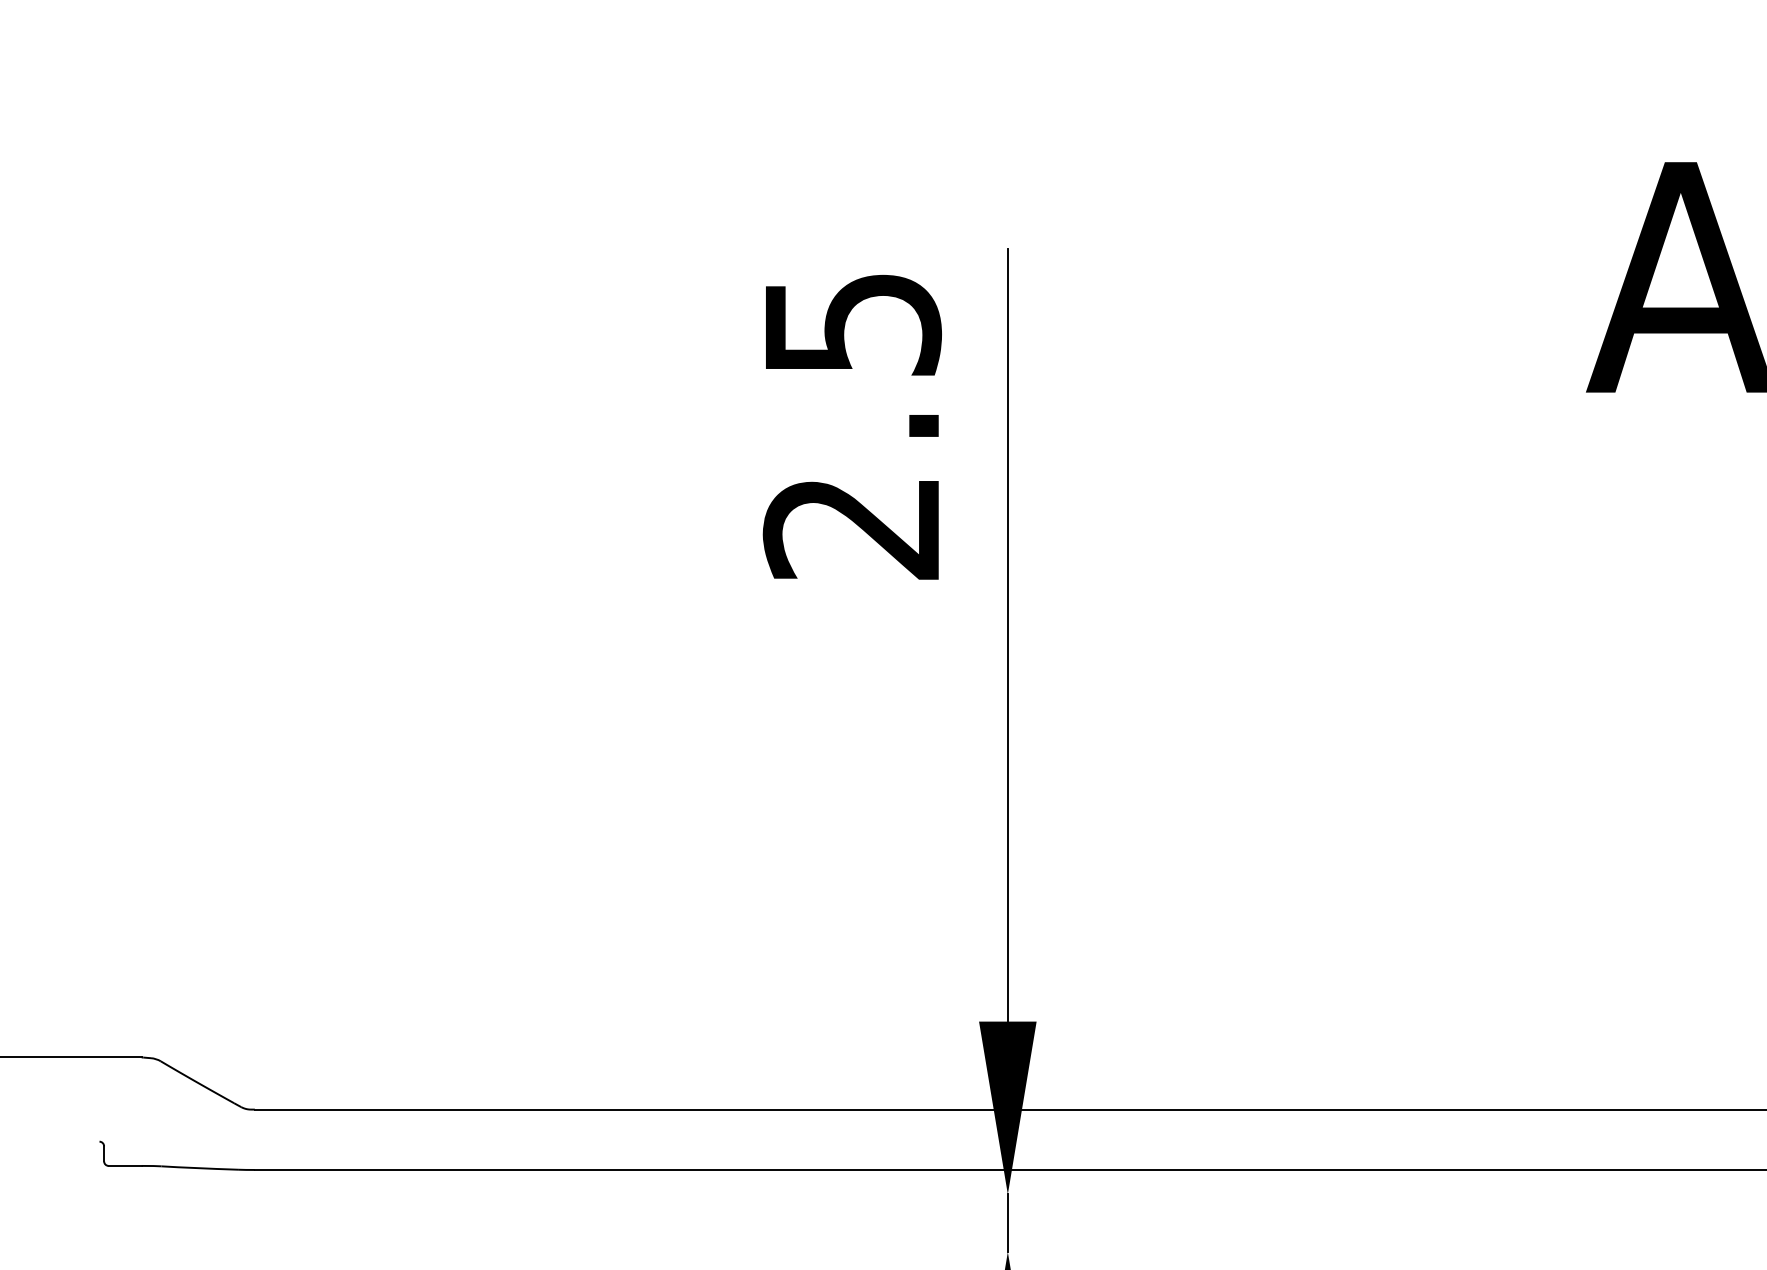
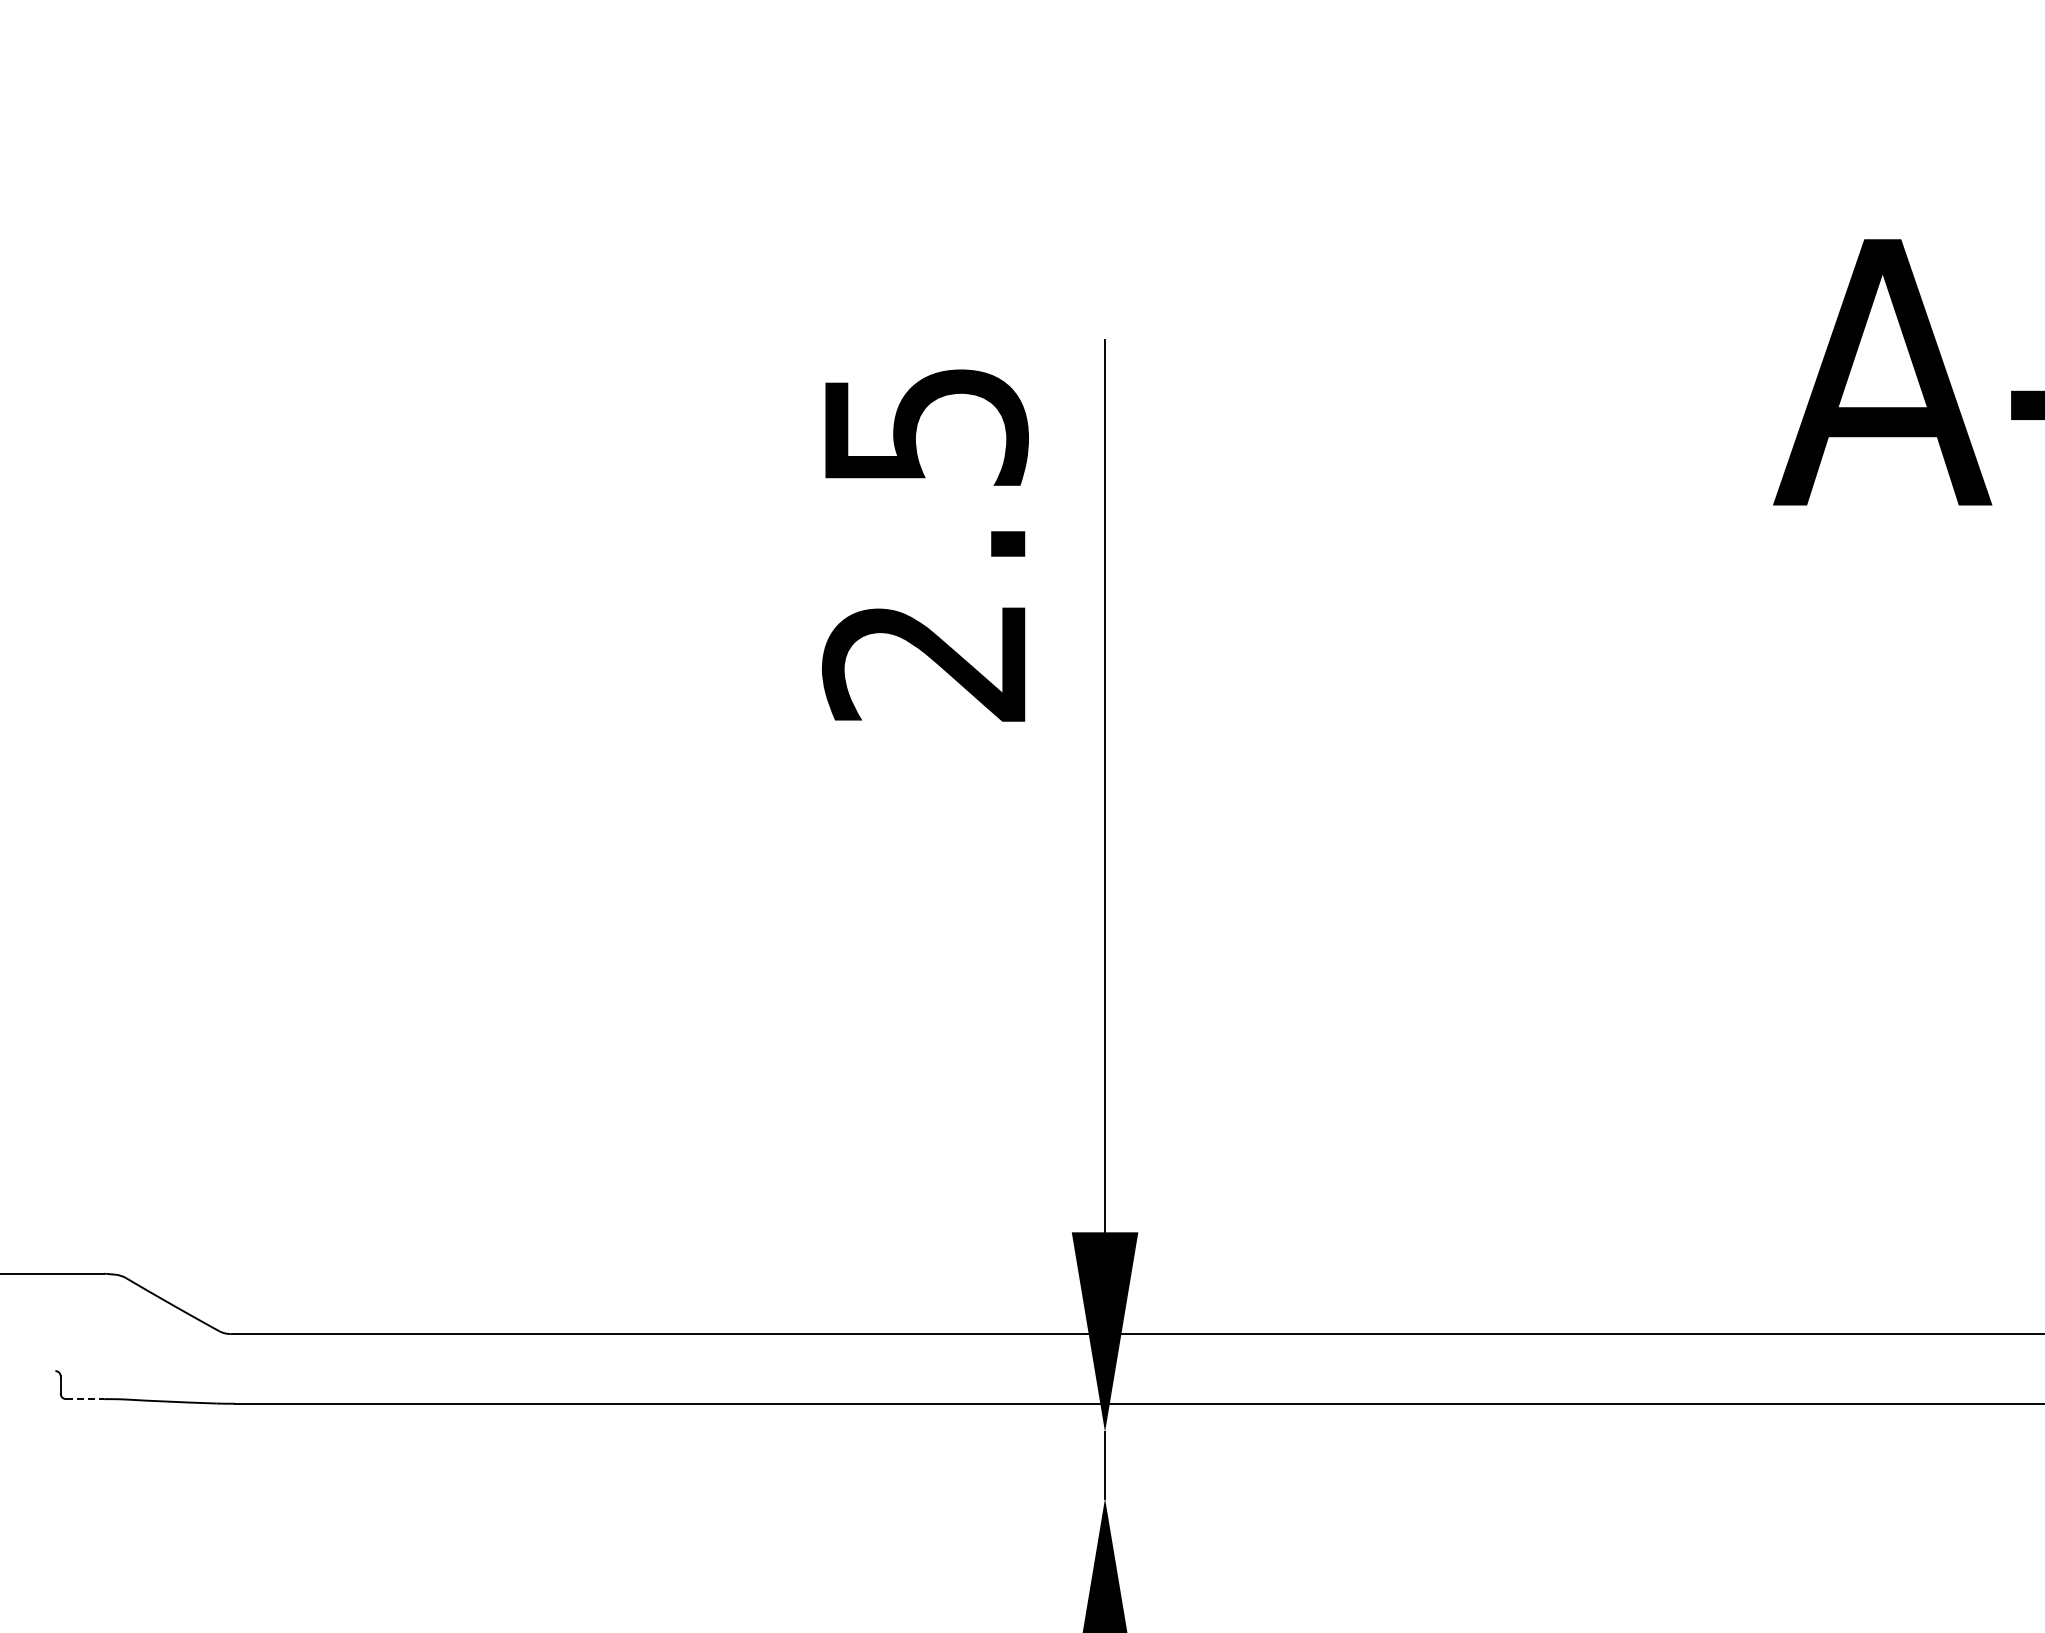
line: (125, 1166) -> (85, 1399), solid -> dashed

